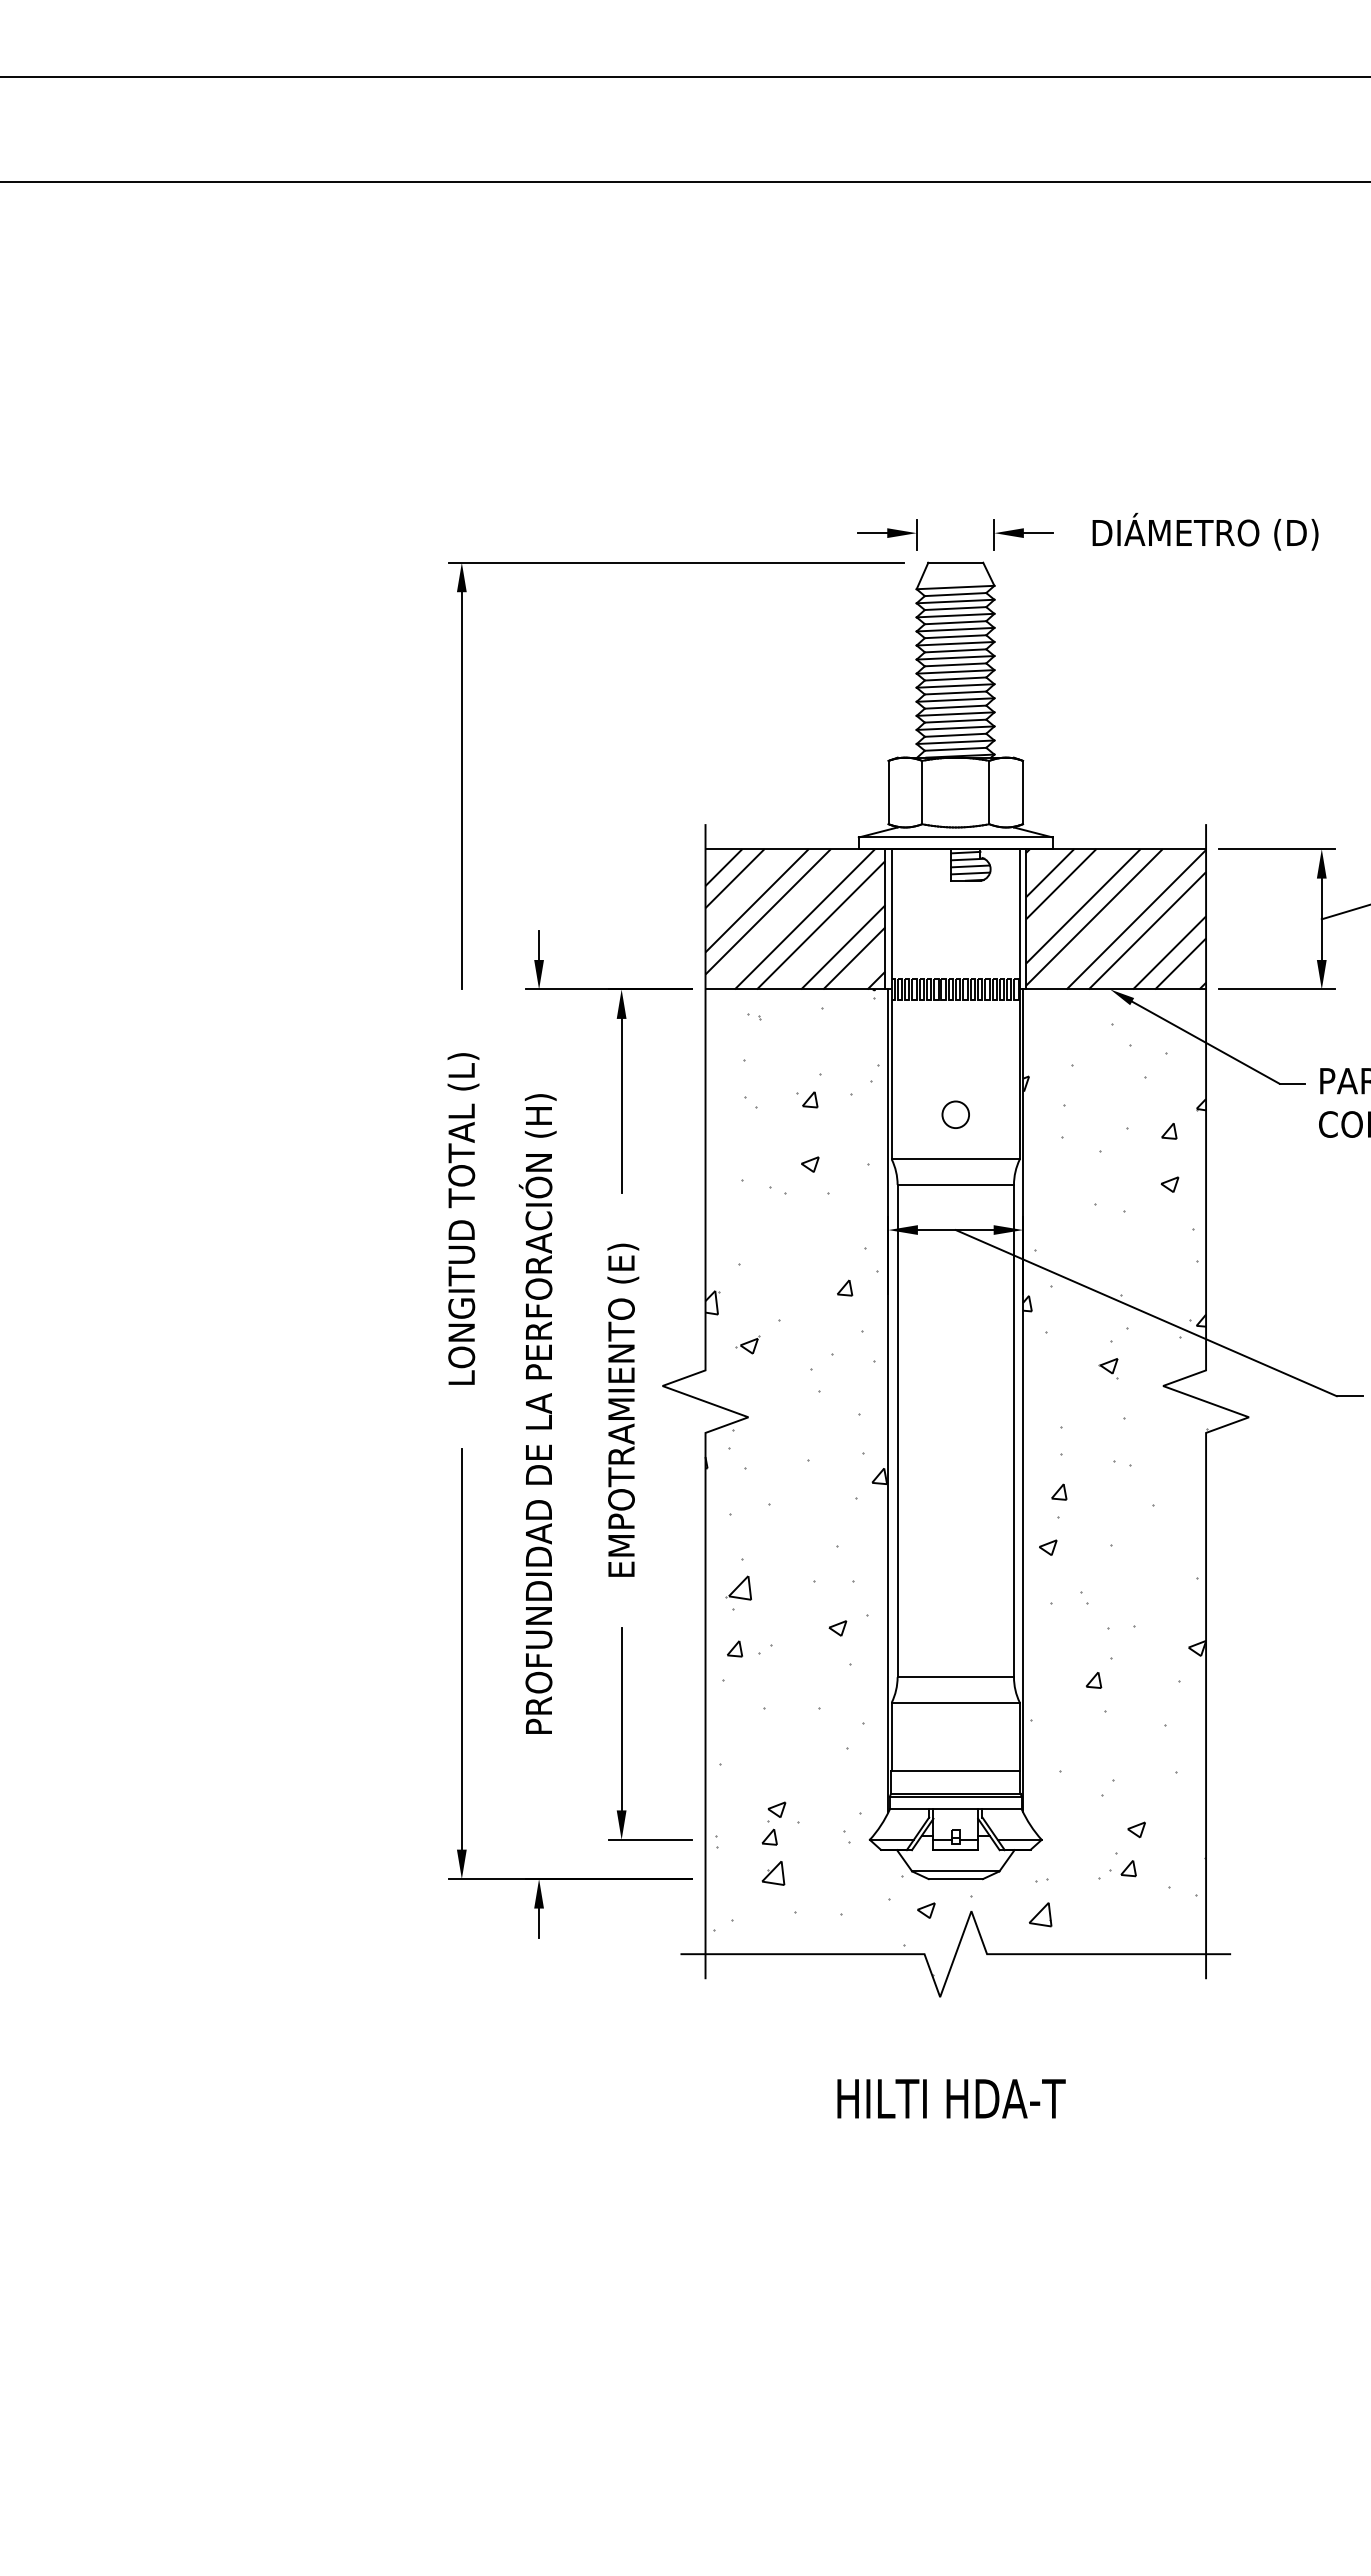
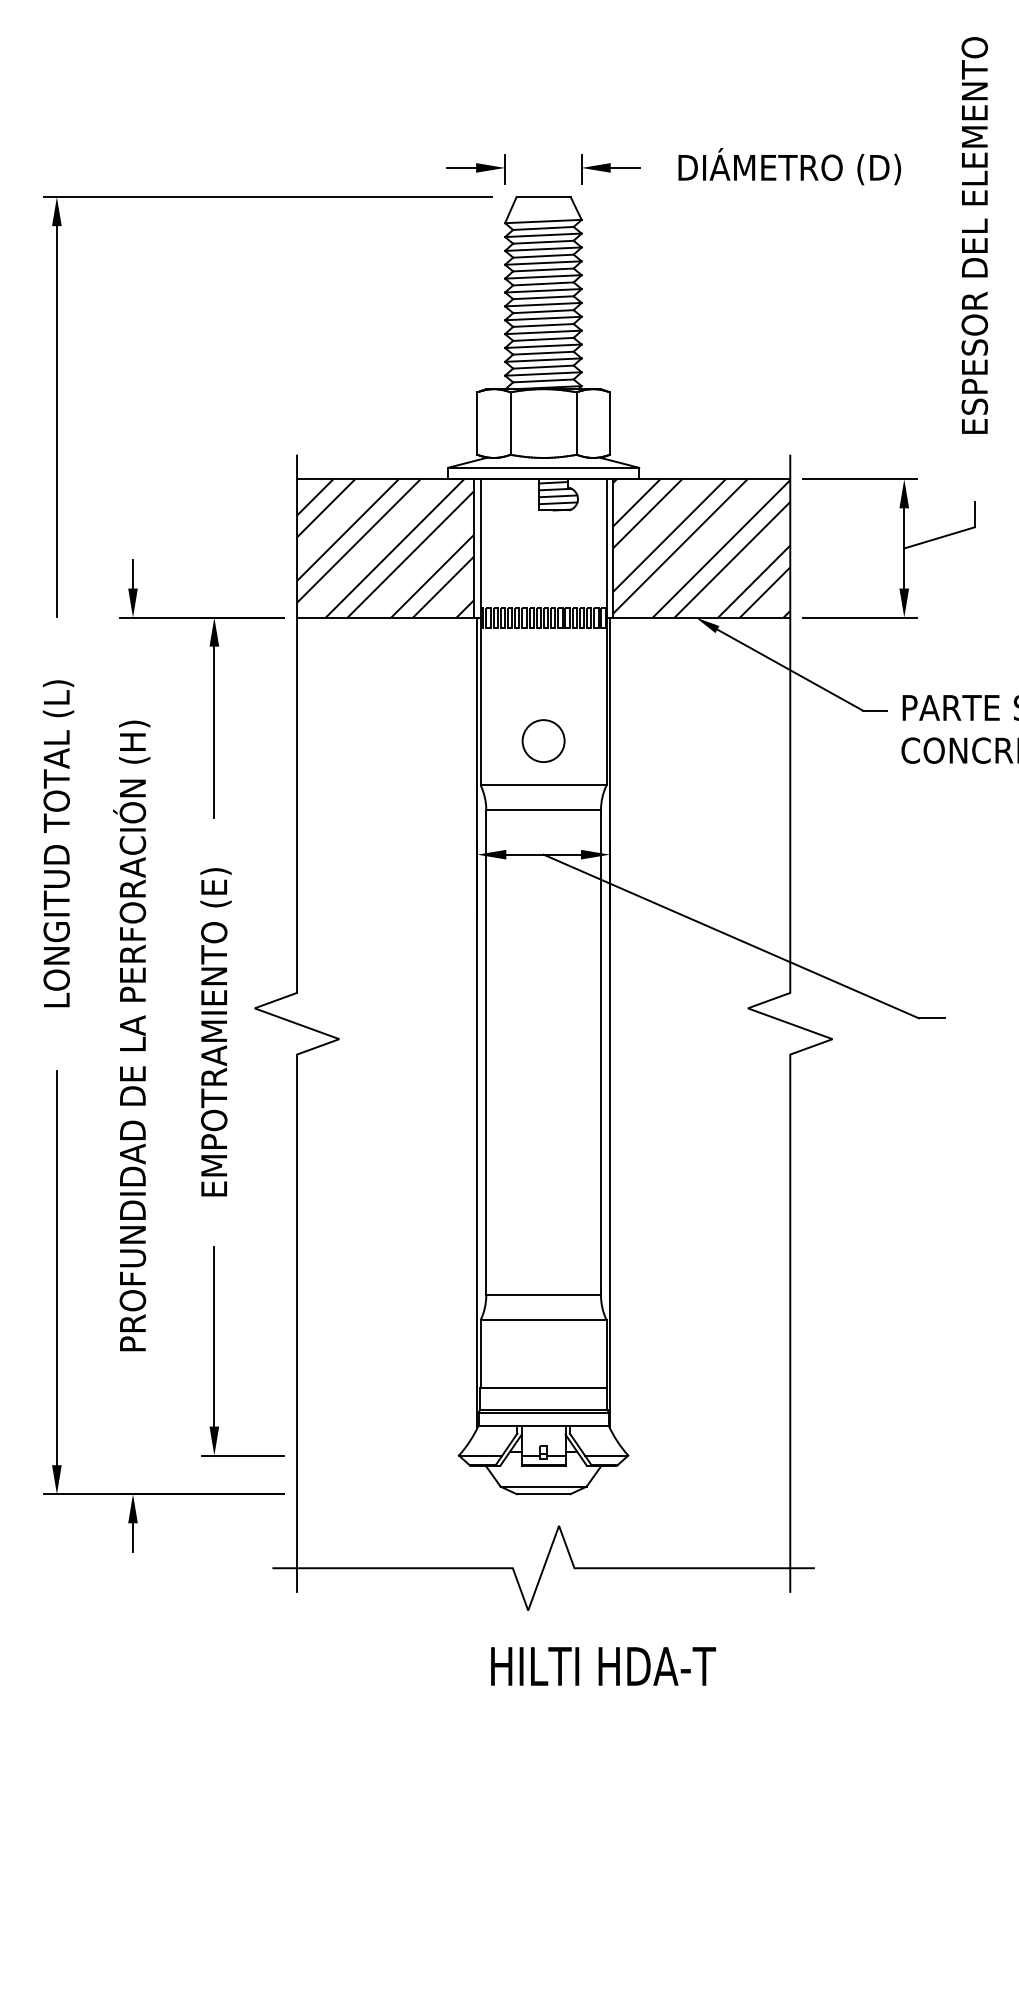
circle: (955, 1114) -> (543, 740), size x1.6
hatch: (955, 1481) -> (543, 1102), removed
text: (951, 2098) -> (603, 1666), moved

